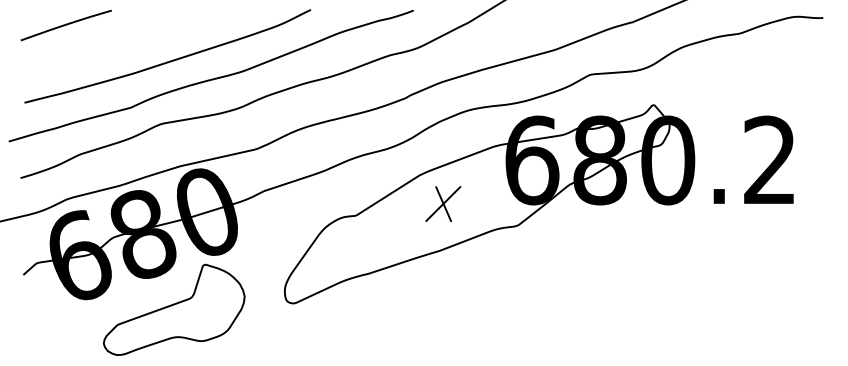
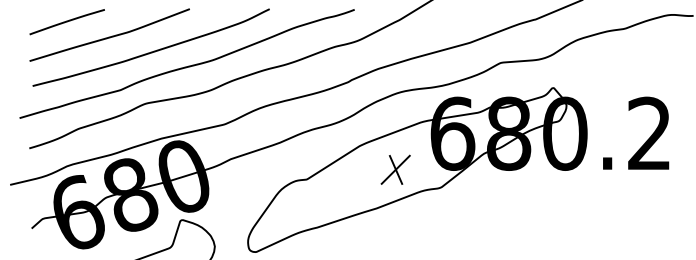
curve: (118, 42) -> (110, 36), added
part: (443, 203) -> (395, 169), moved

